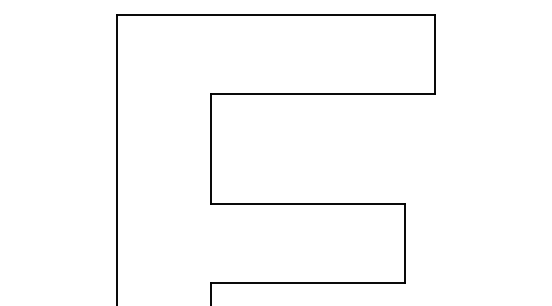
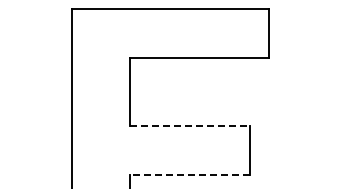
line: (306, 203) -> (189, 125), solid -> dashed
line: (306, 282) -> (189, 174), solid -> dashed

